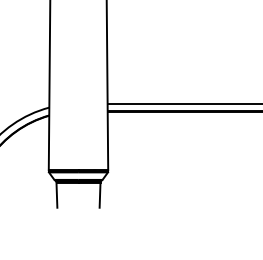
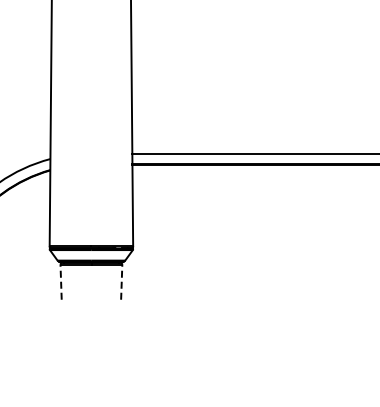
line: (57, 195) -> (61, 282), solid -> dashed
line: (99, 195) -> (121, 282), solid -> dashed

